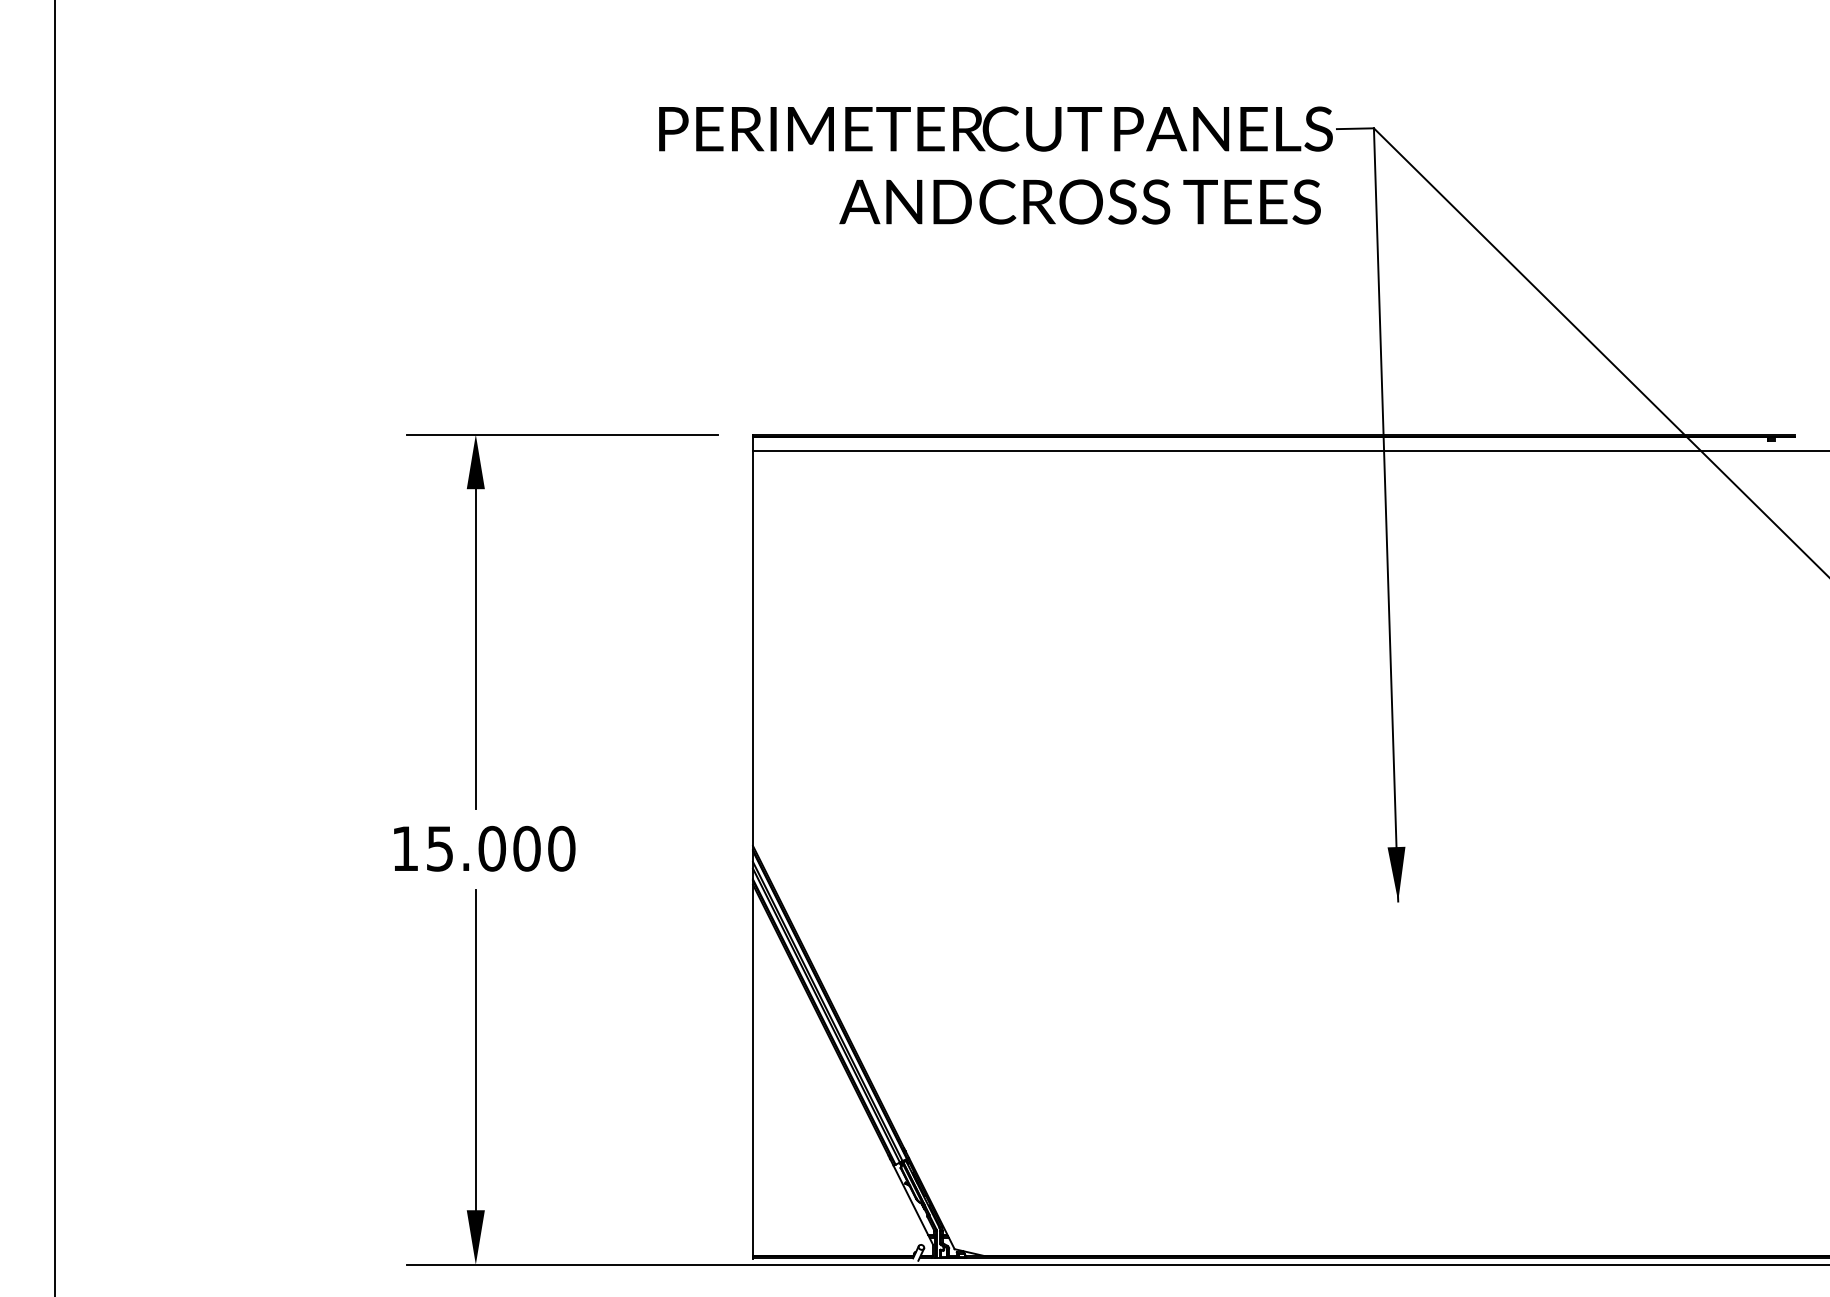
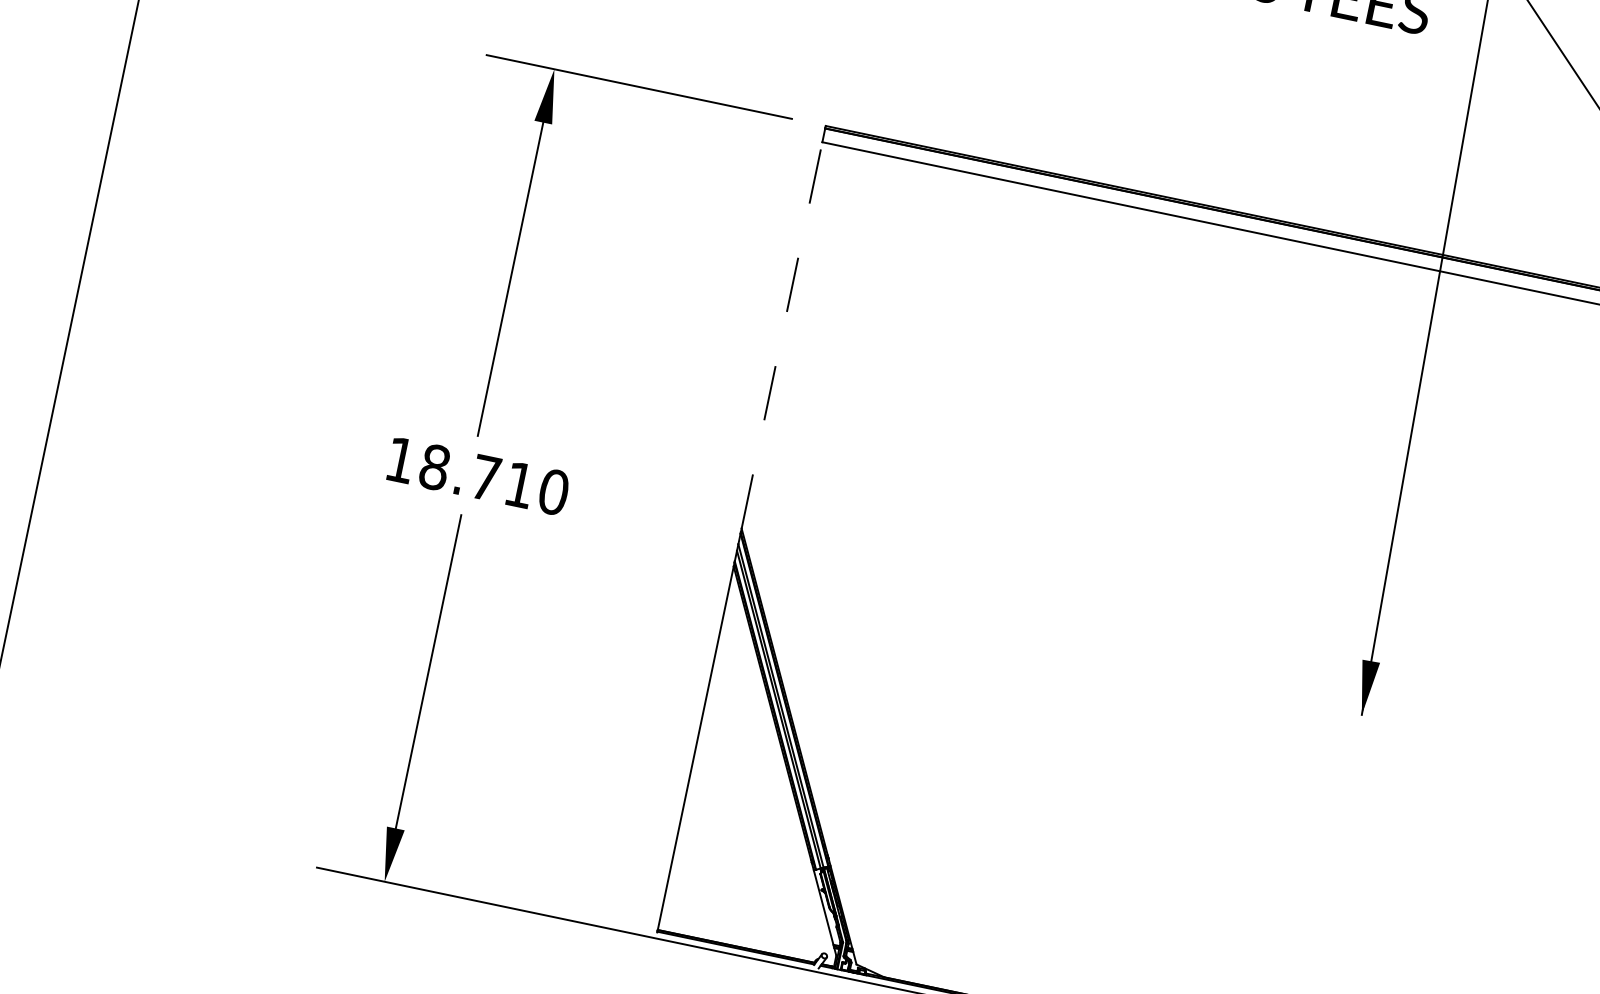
line: (753, 648) -> (782, 335), solid -> dashed
text: (483, 848) -> (477, 475), 15.000 -> 18.710

